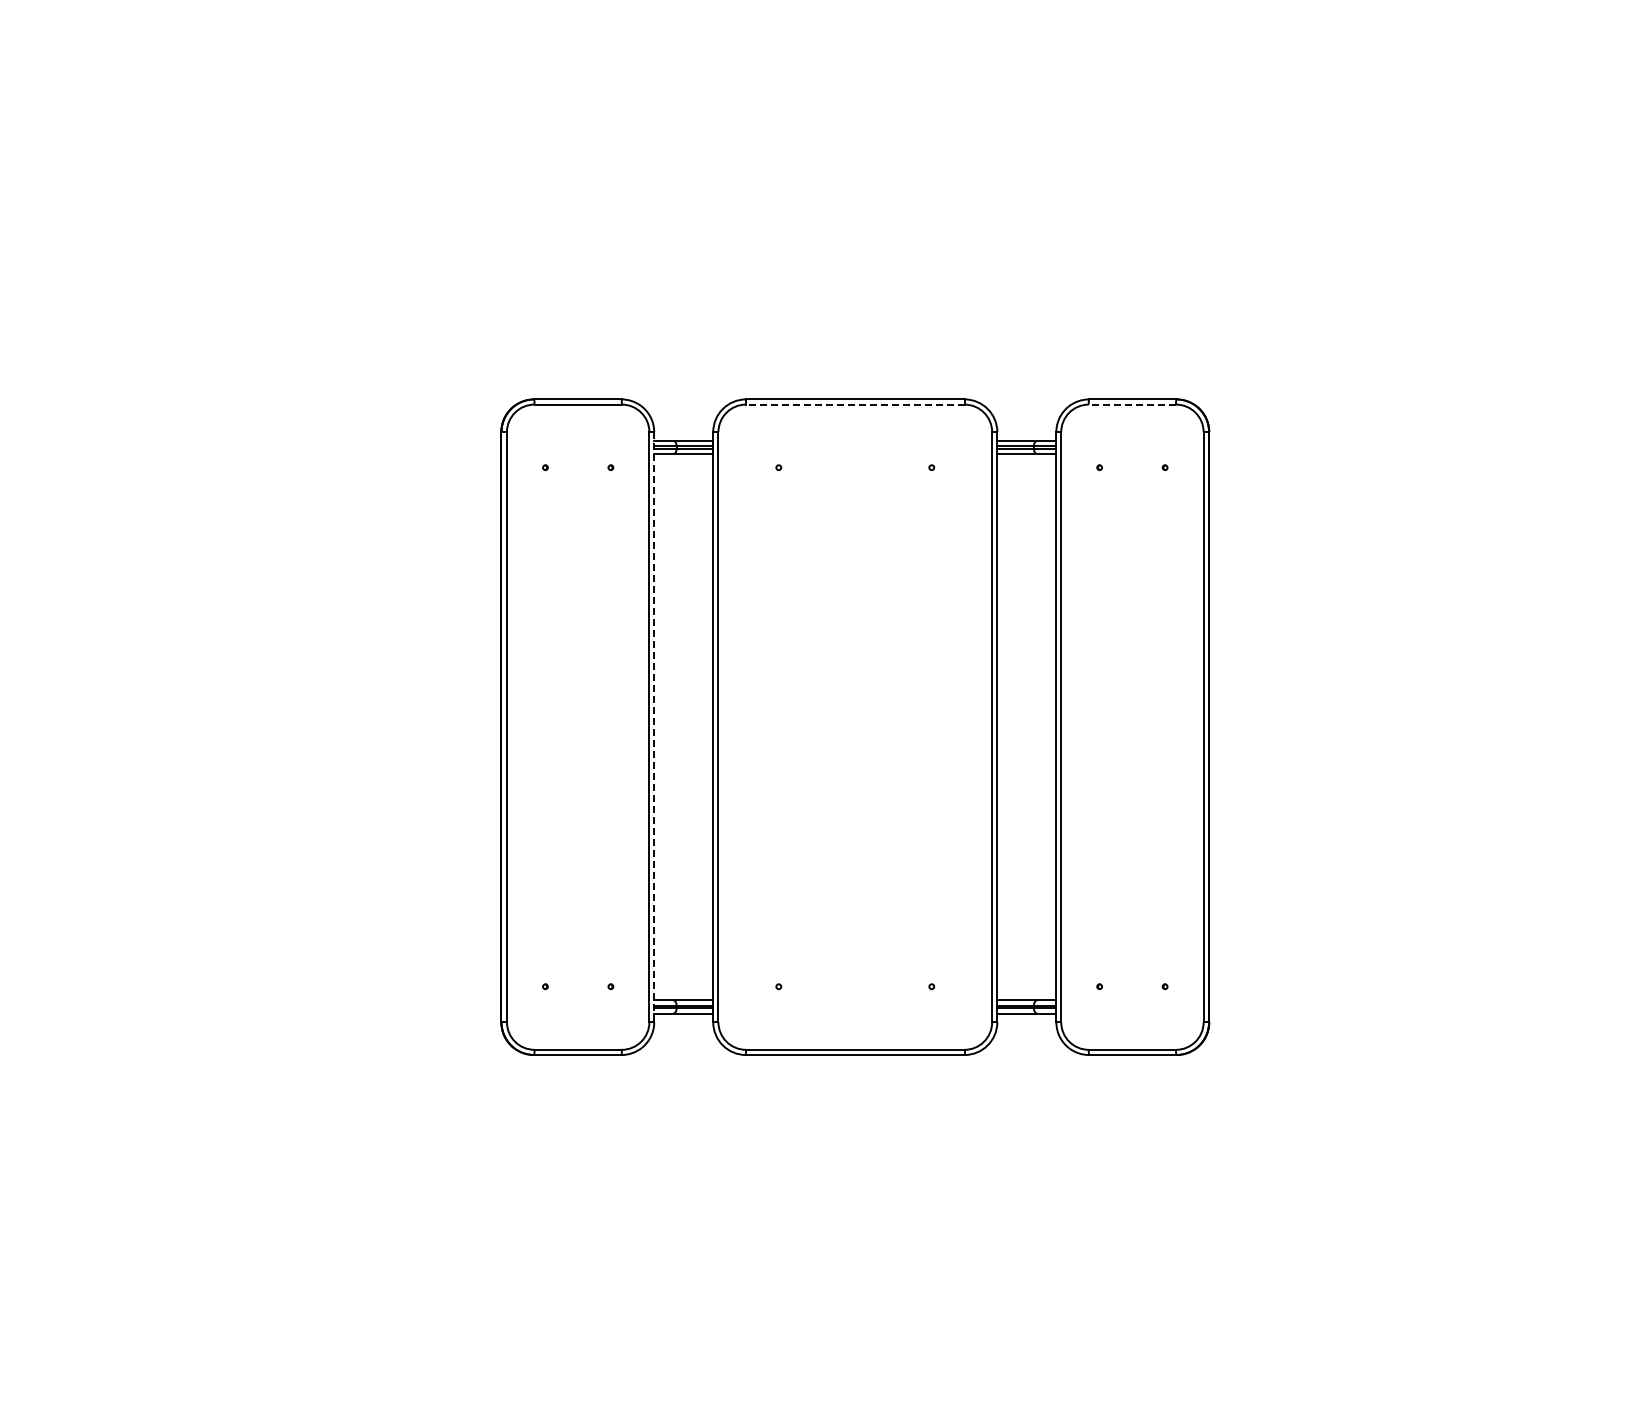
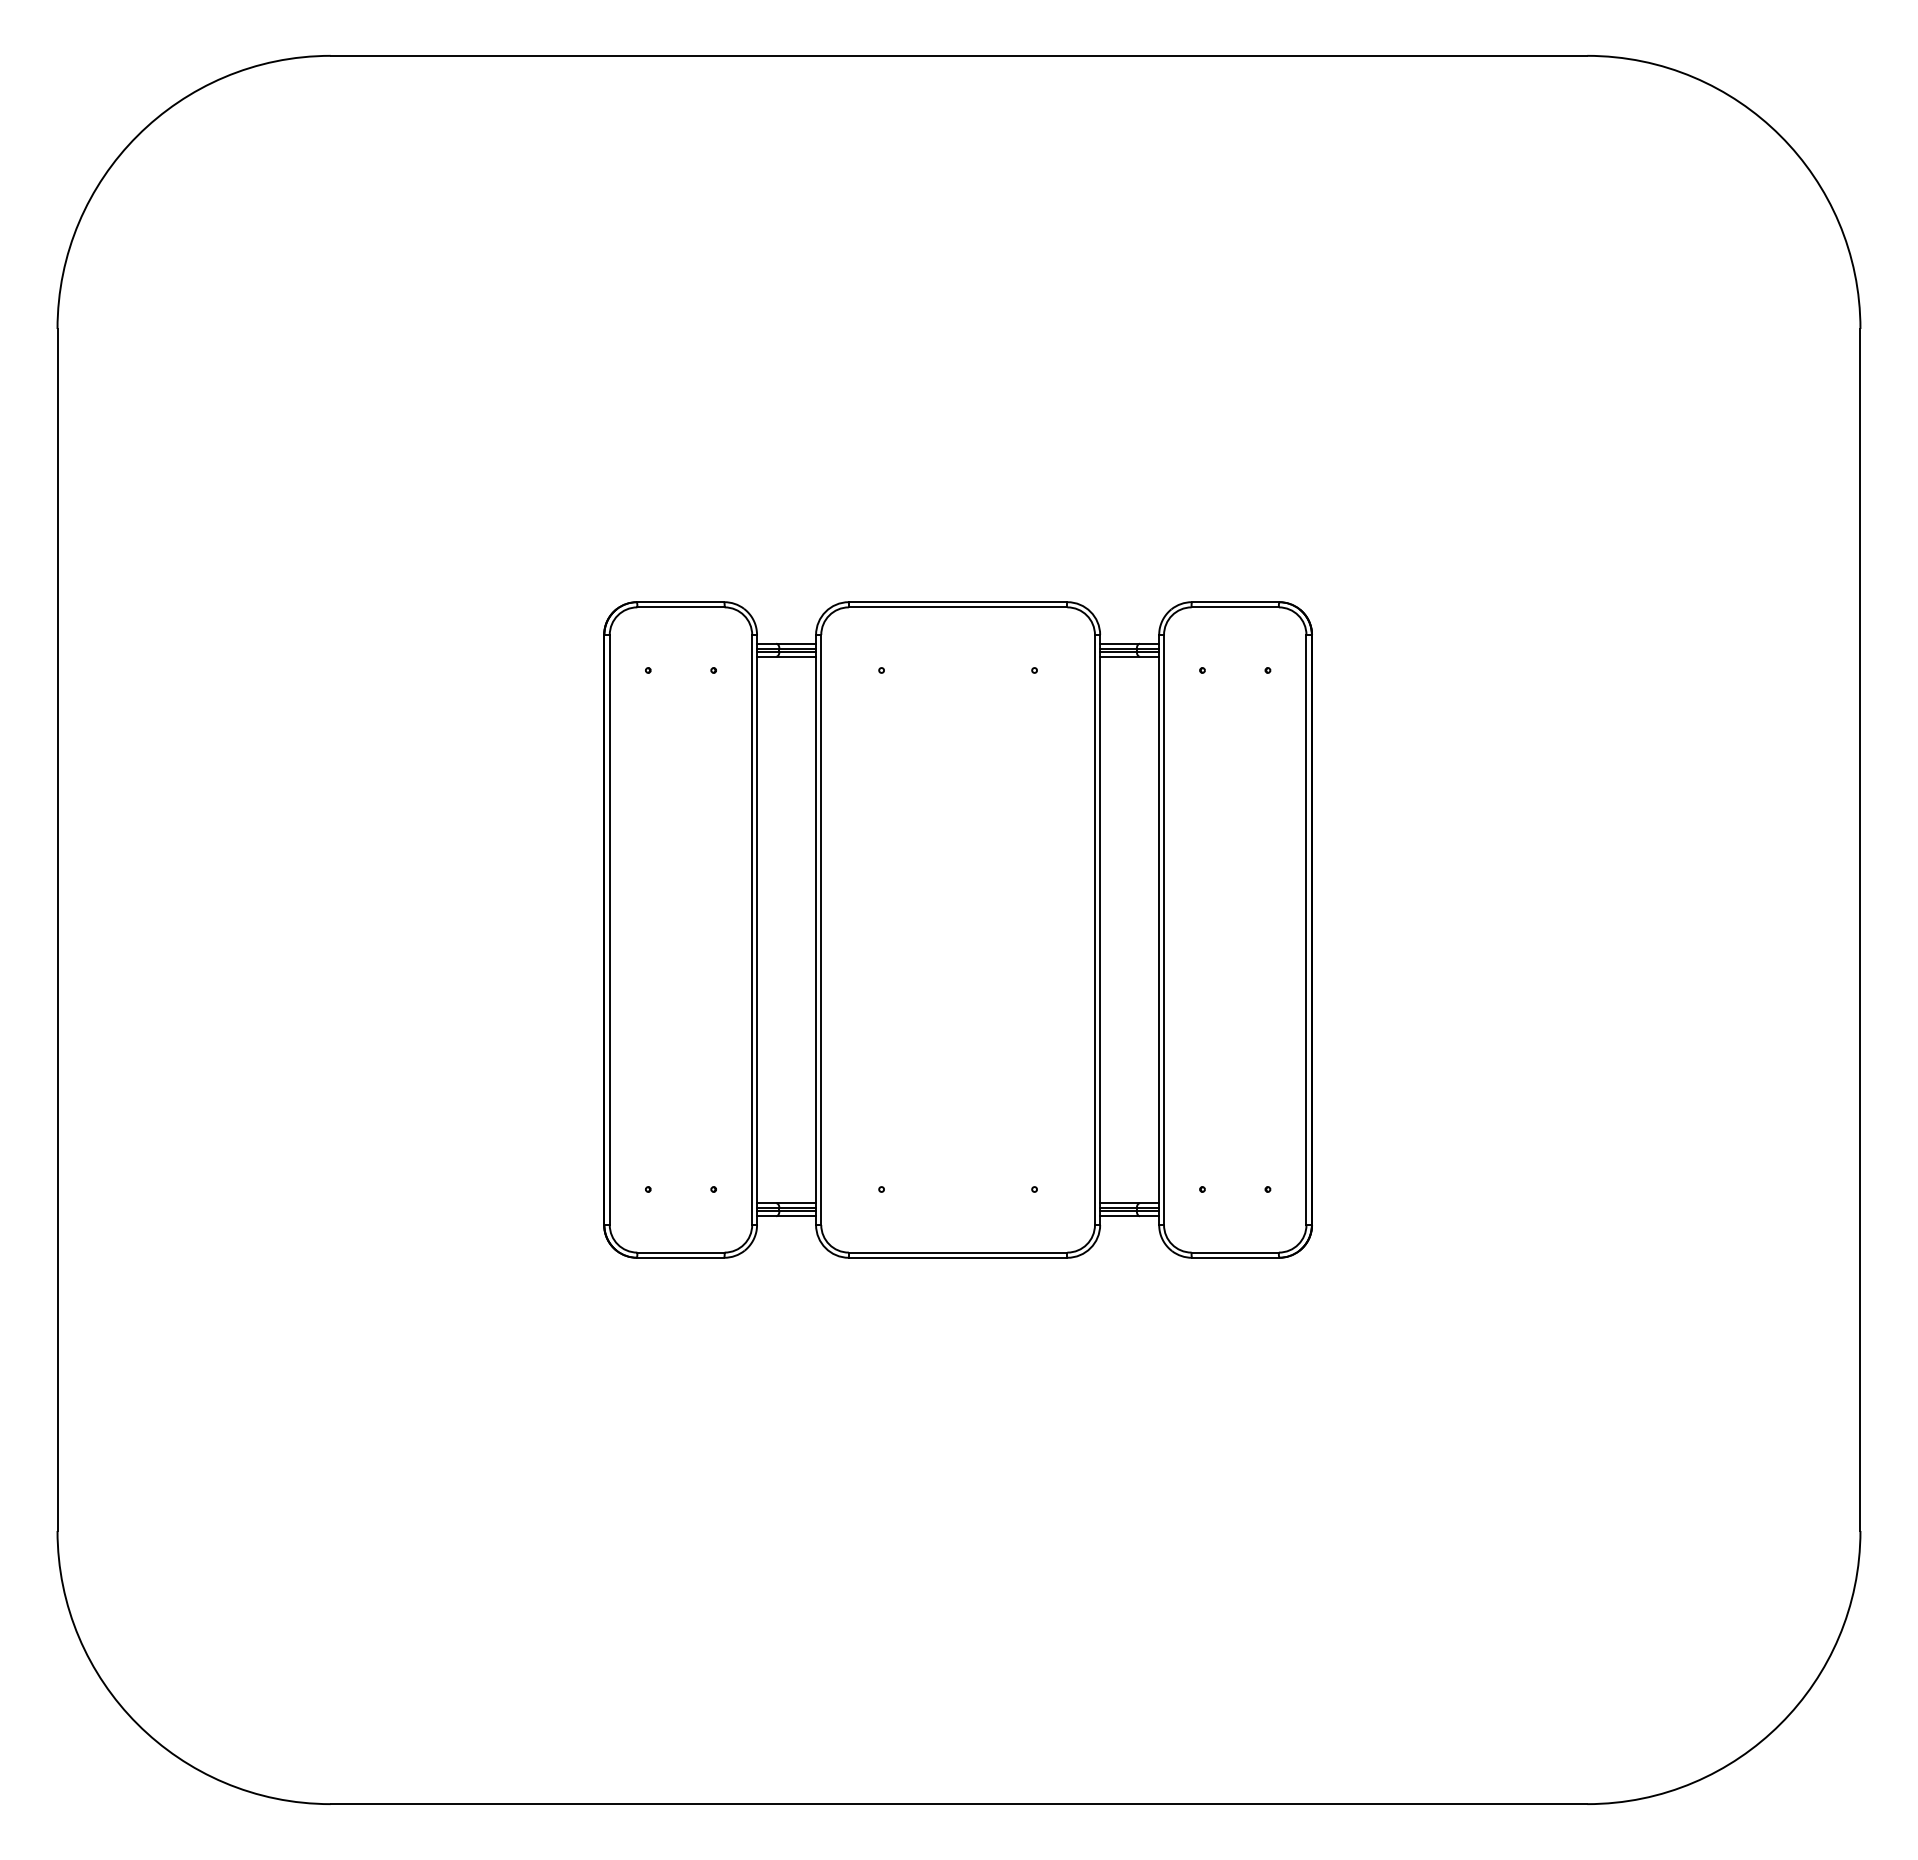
line: (854, 404) -> (957, 607), dashed -> solid
line: (1132, 404) -> (1235, 607), dashed -> solid
line: (654, 726) -> (757, 929), dashed -> solid

